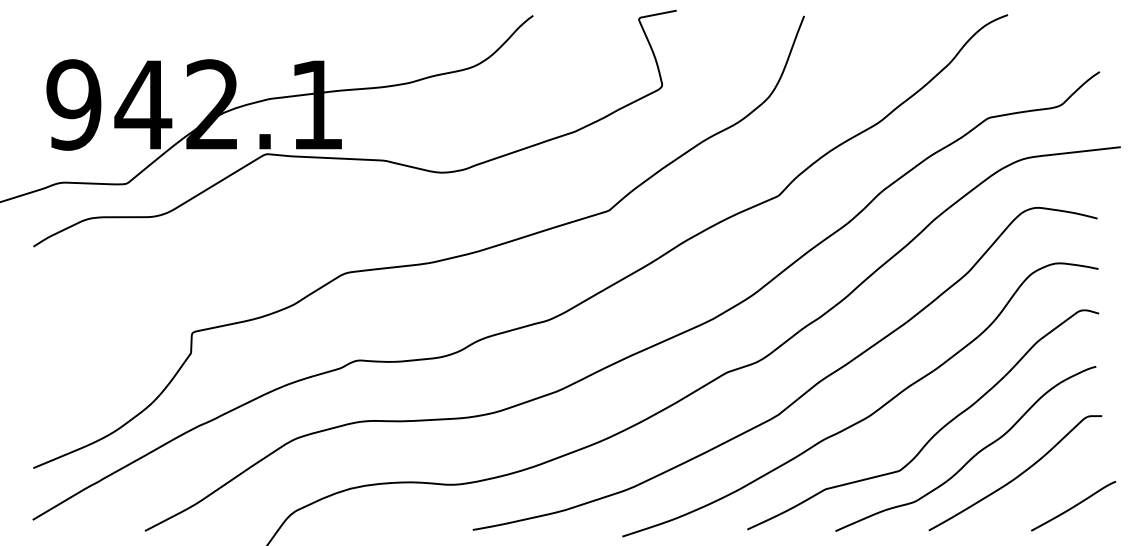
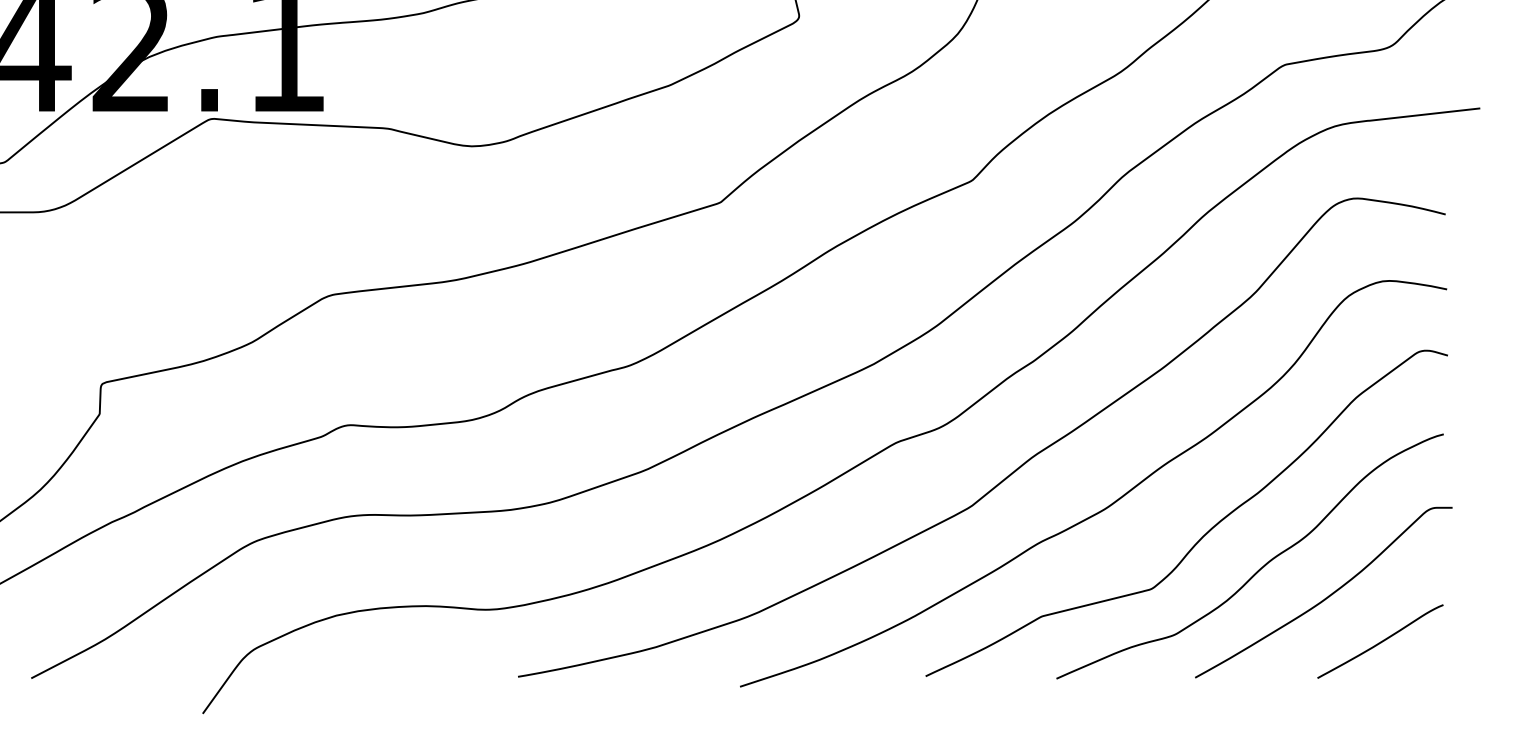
curve: (1074, 505) -> (1381, 640), moved

